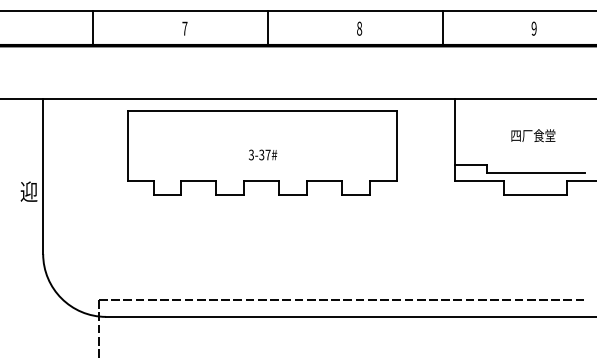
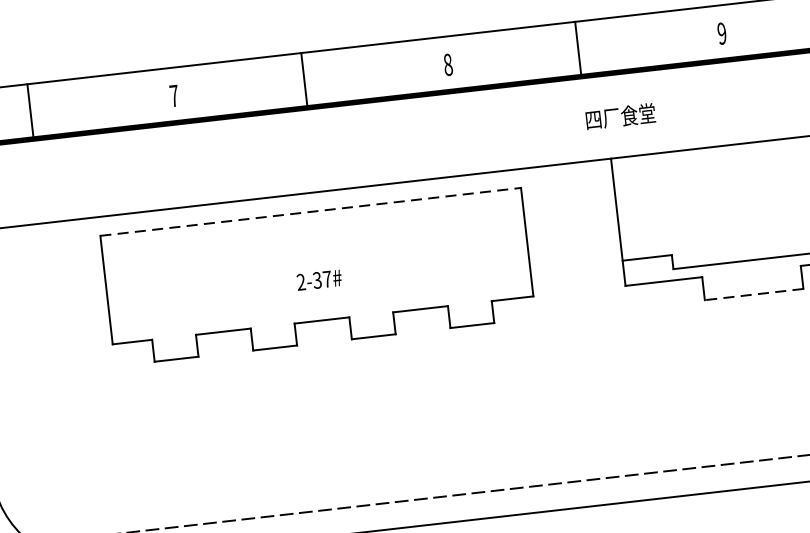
line: (262, 111) -> (310, 212), solid -> dashed
text: (533, 135) -> (620, 116), moved
text: (251, 155) -> (301, 283), 3-37# -> 2-37#
line: (535, 195) -> (753, 294), solid -> dashed

